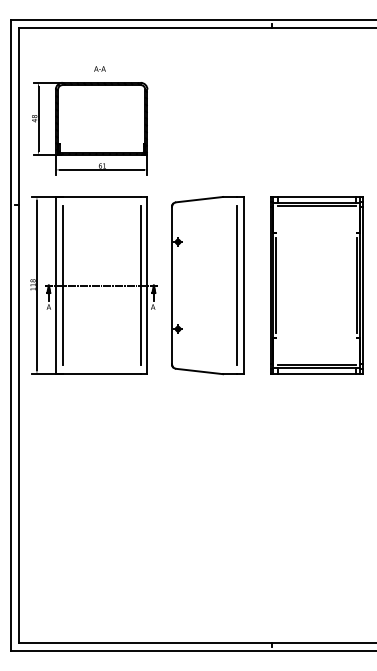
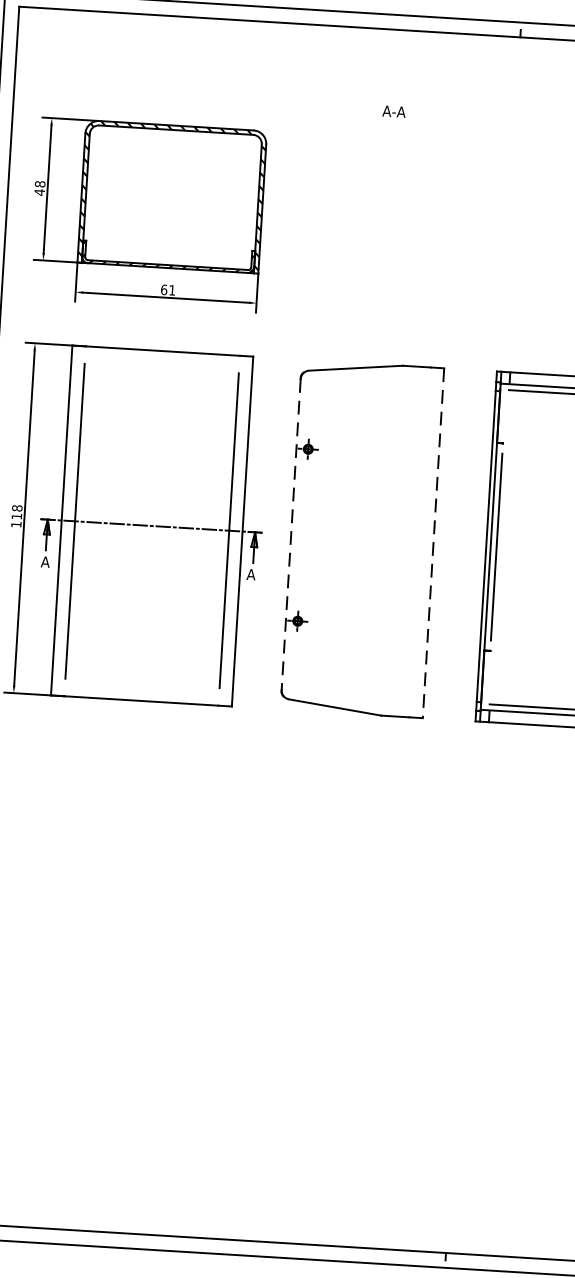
text: (99, 68) -> (393, 110), moved
line: (172, 285) -> (291, 534), solid -> dashed
line: (237, 285) -> (420, 542), removed
line: (244, 285) -> (434, 543), solid -> dashed

